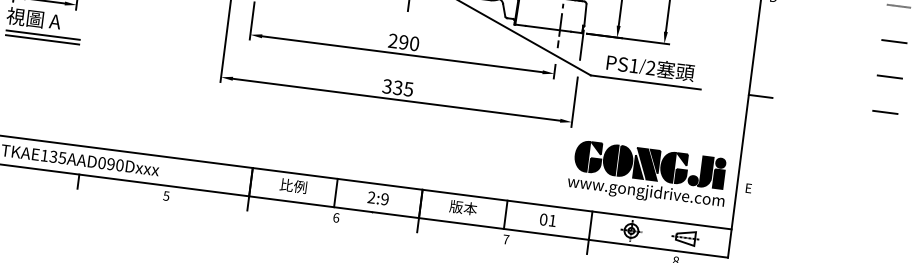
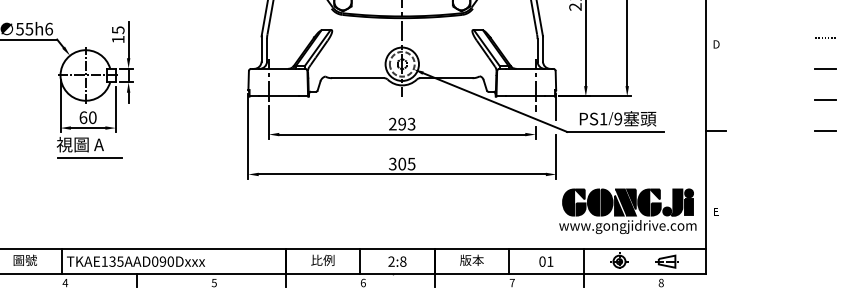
line: (43, 39) -> (90, 161), removed
text: (414, 44) -> (411, 124), 290 -> 293
text: (651, 68) -> (618, 119), 2 -> 9
text: (398, 88) -> (402, 164), 335 -> 305
text: (385, 199) -> (403, 261), 2:9 -> 2:8

